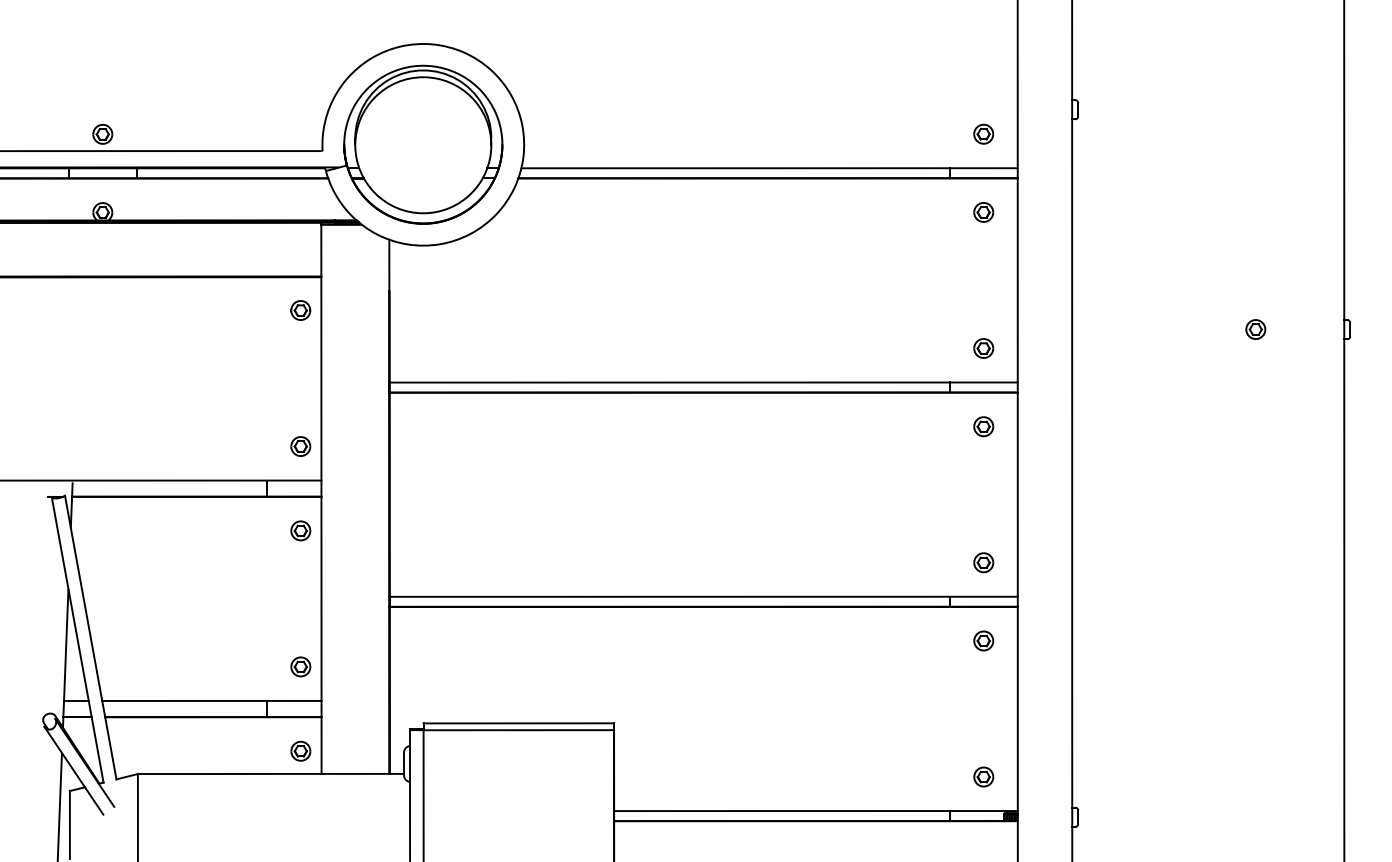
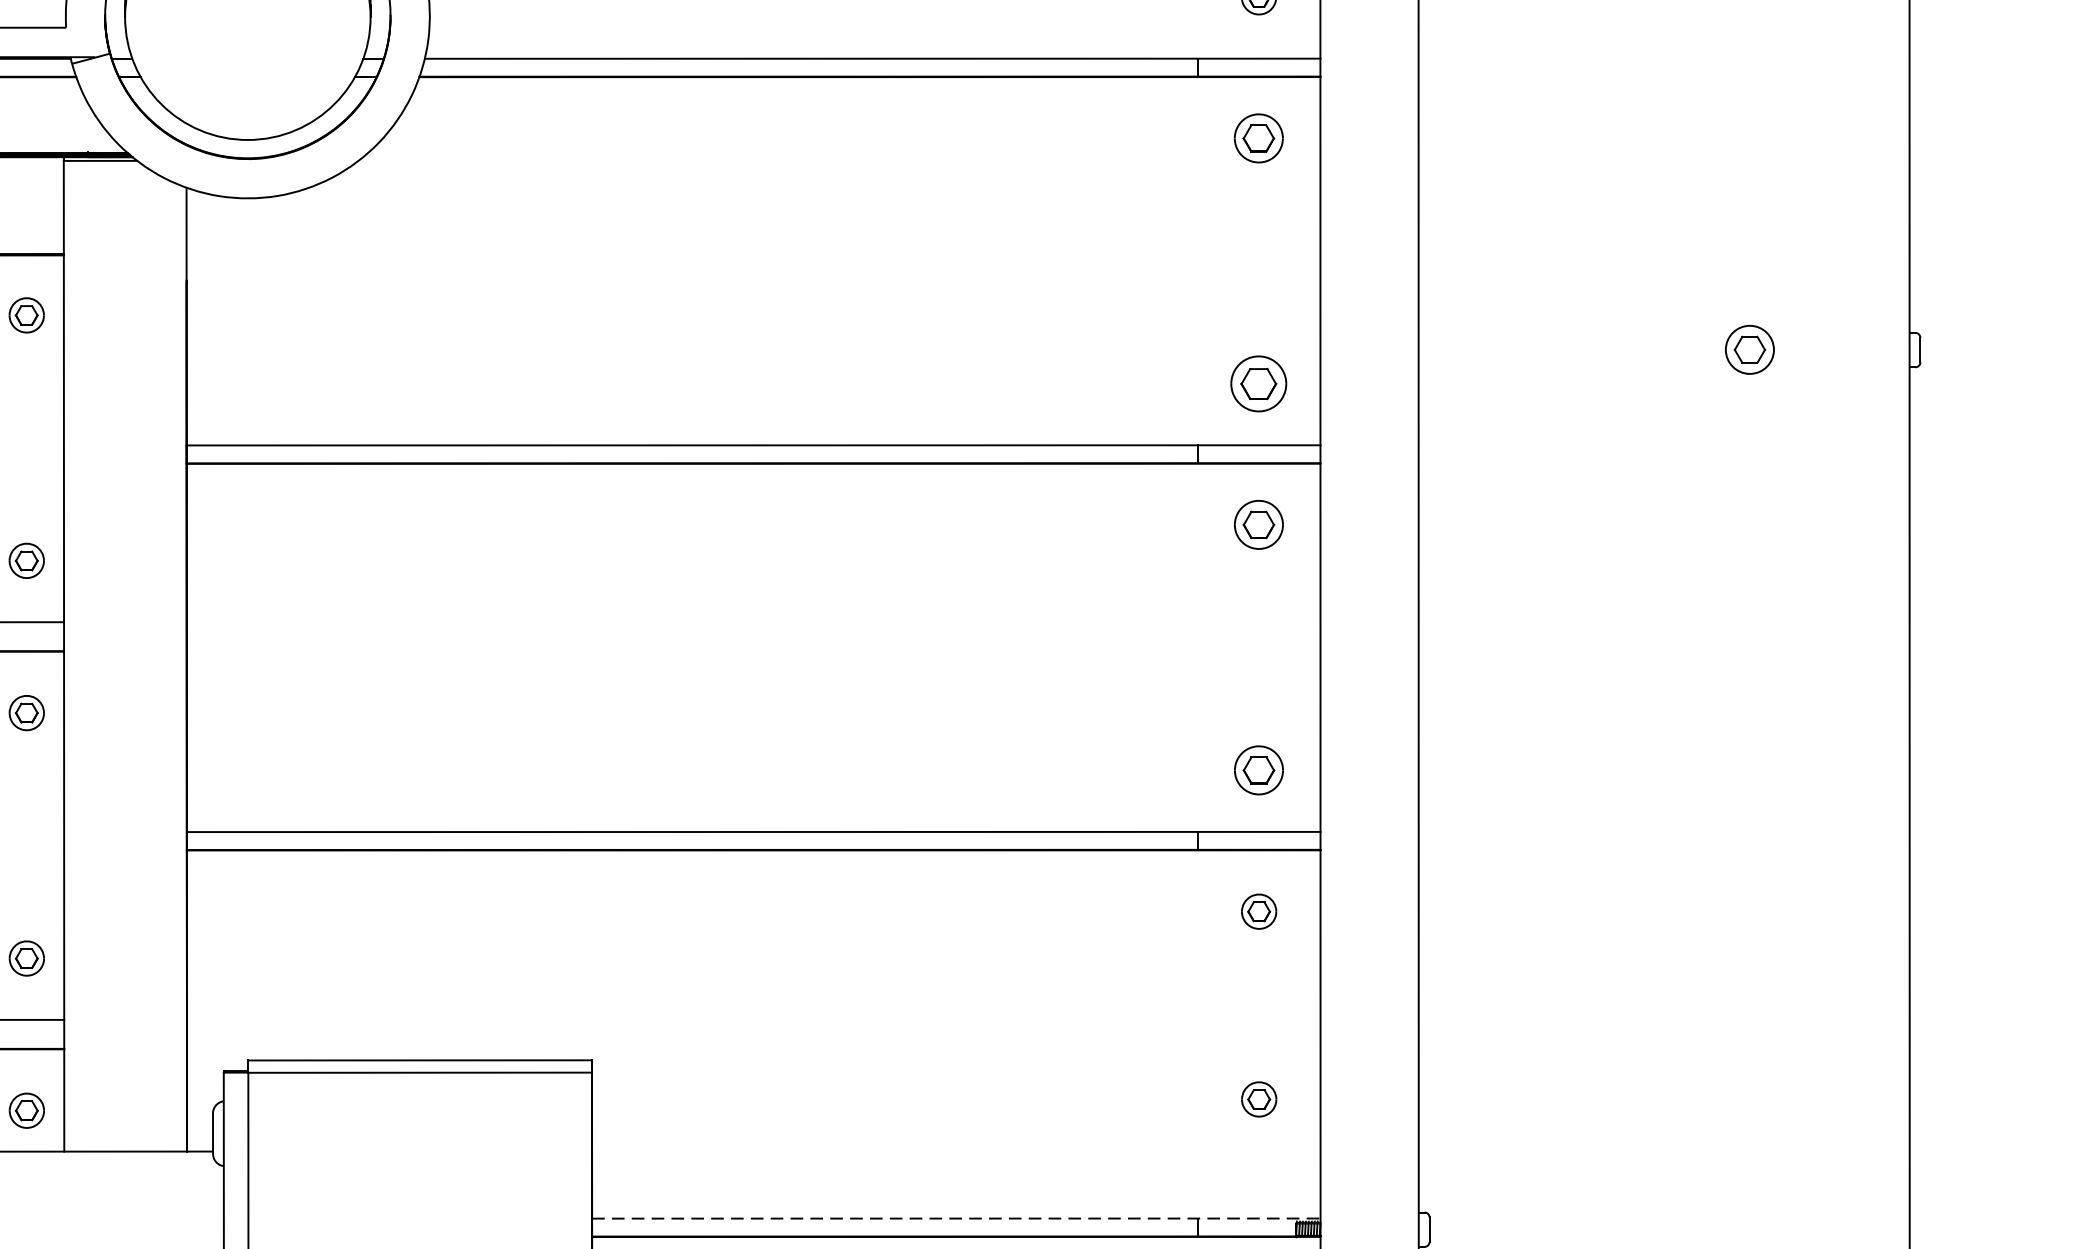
part: (983, 212) -> (1258, 138), size x1.4
part: (1255, 329) -> (1749, 349), size x1.4
part: (983, 348) -> (1258, 383), size x1.6
part: (983, 426) -> (1258, 524), size x1.4
part: (983, 562) -> (1258, 770), size x1.4
part: (983, 776) -> (1258, 1098), moved
line: (815, 811) -> (955, 1219), solid -> dashed

